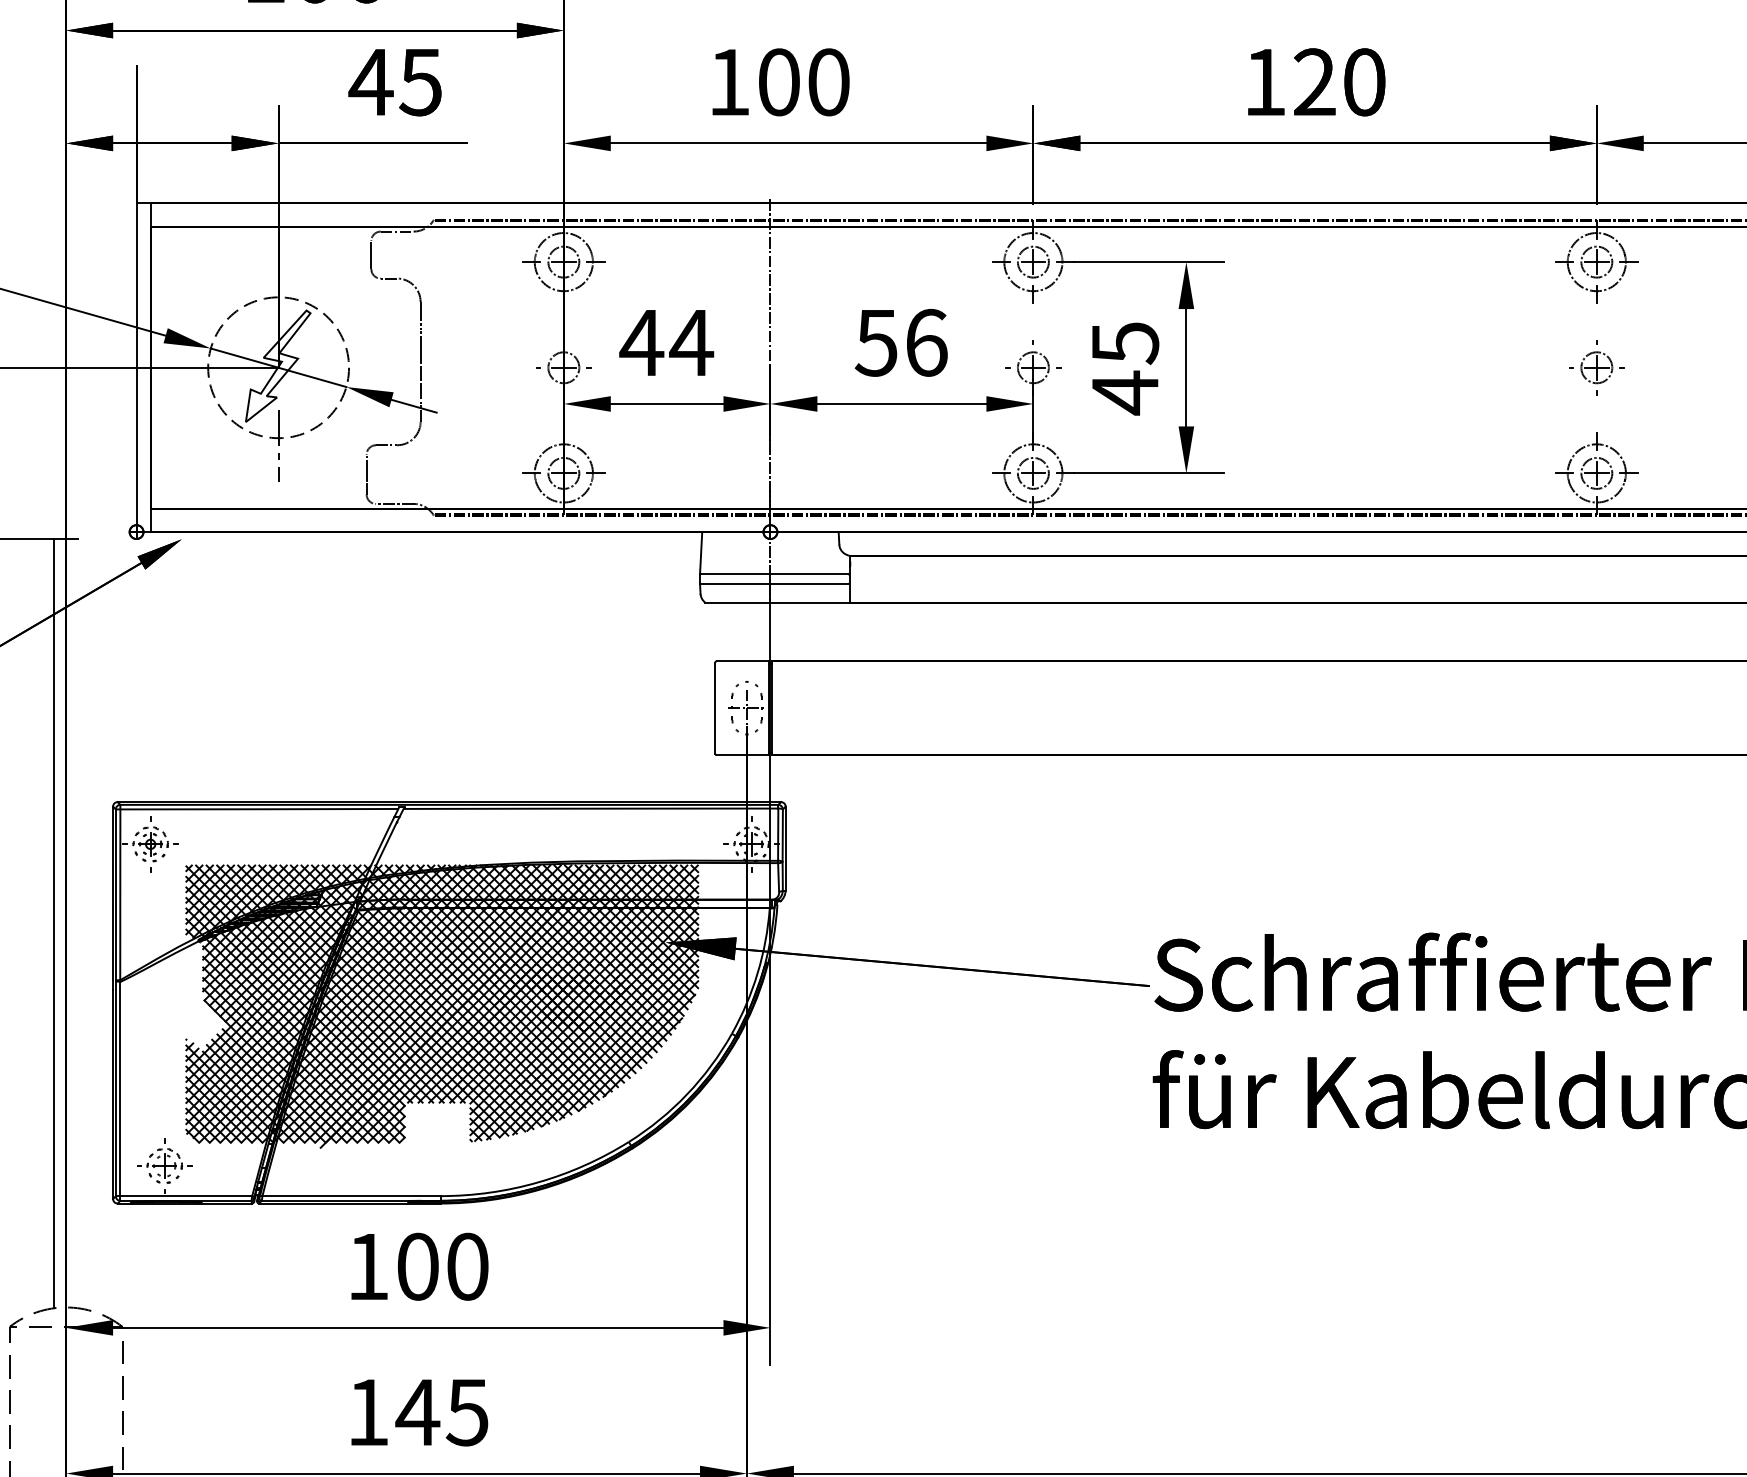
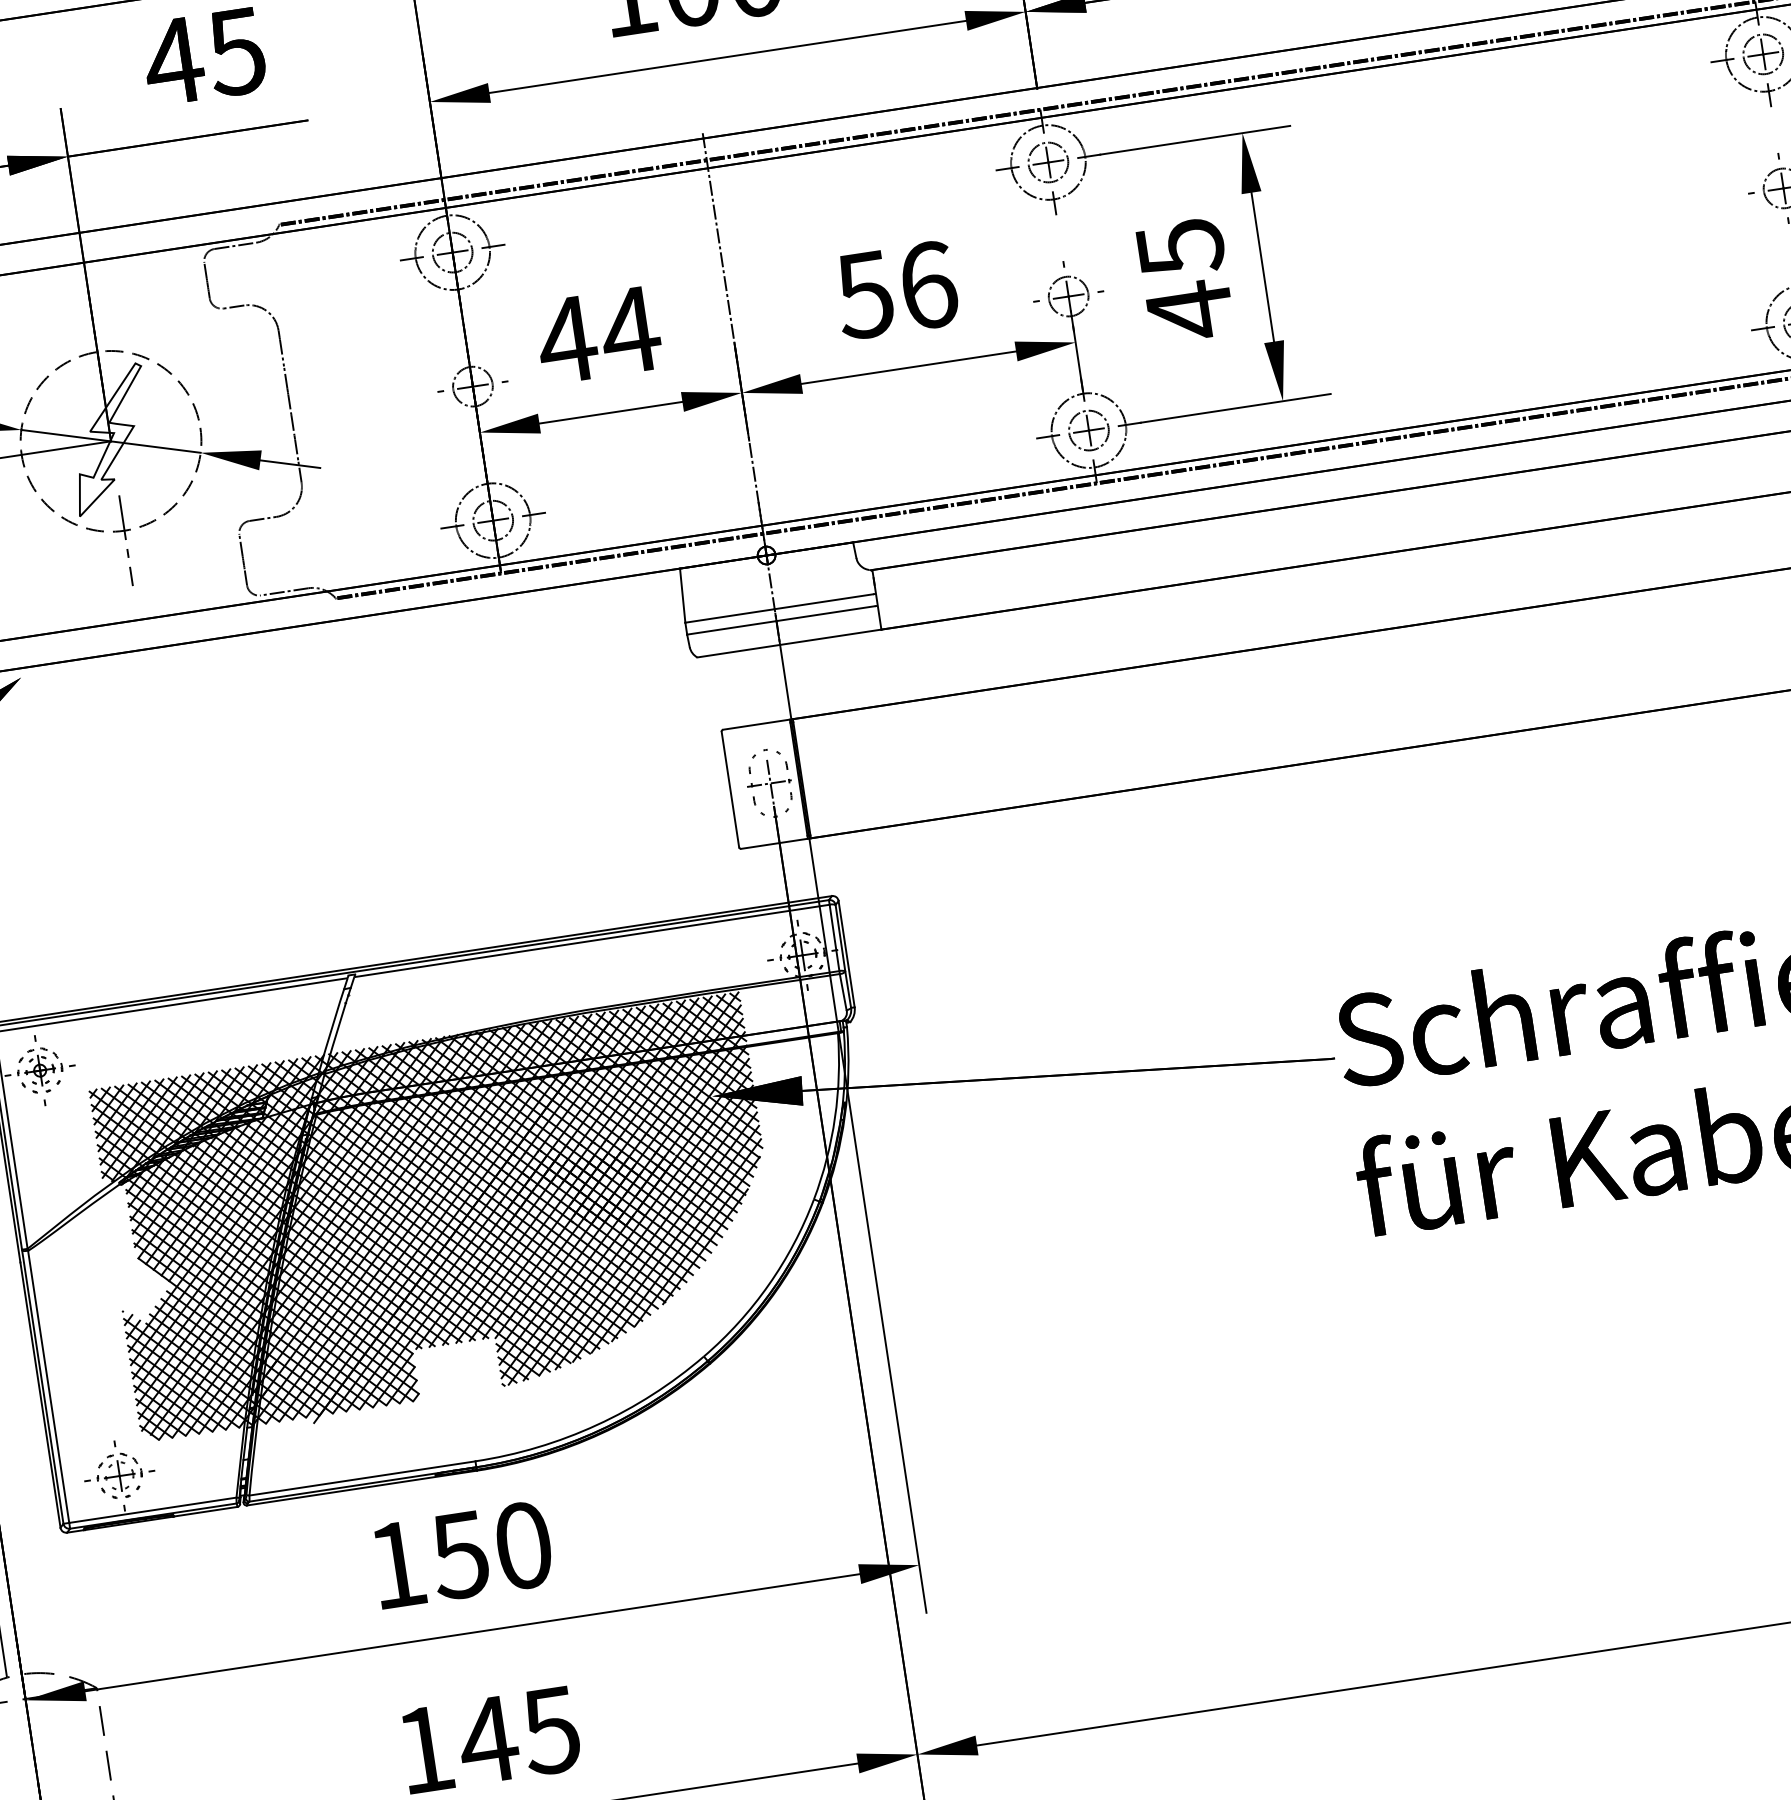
text: (417, 1266) -> (459, 1555), 100 -> 150

